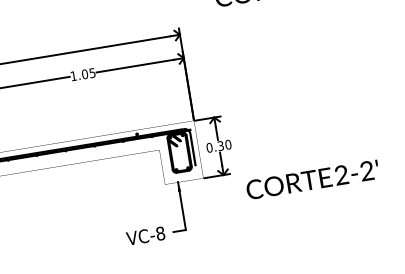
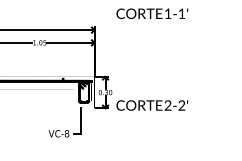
text: (313, 179) -> (152, 105), moved

